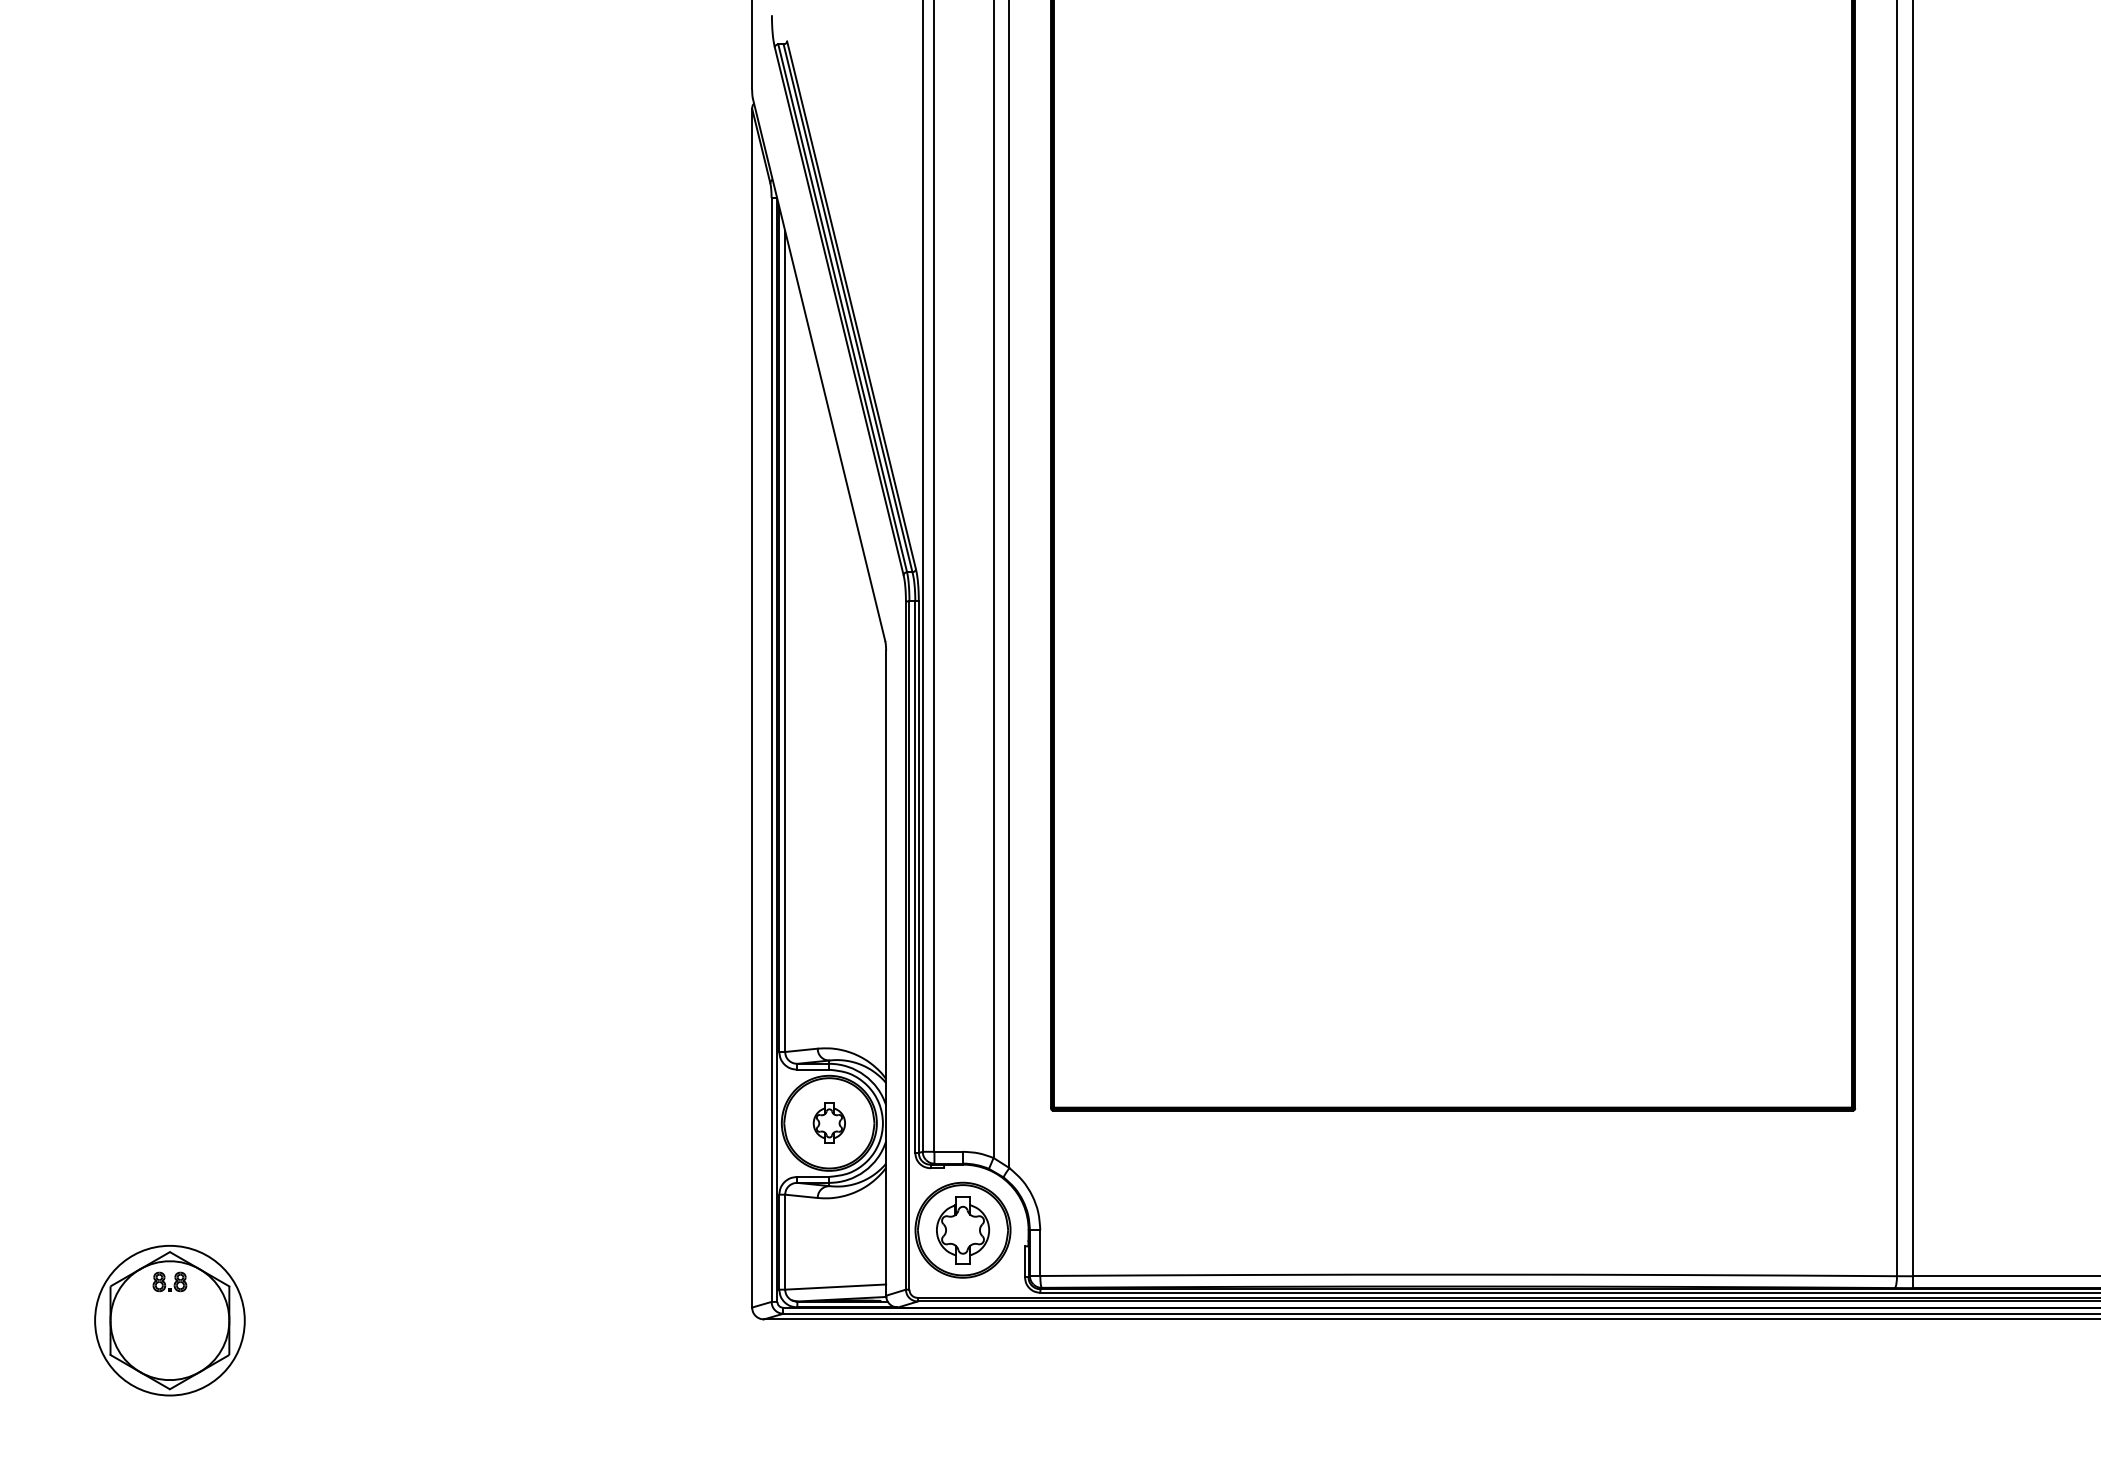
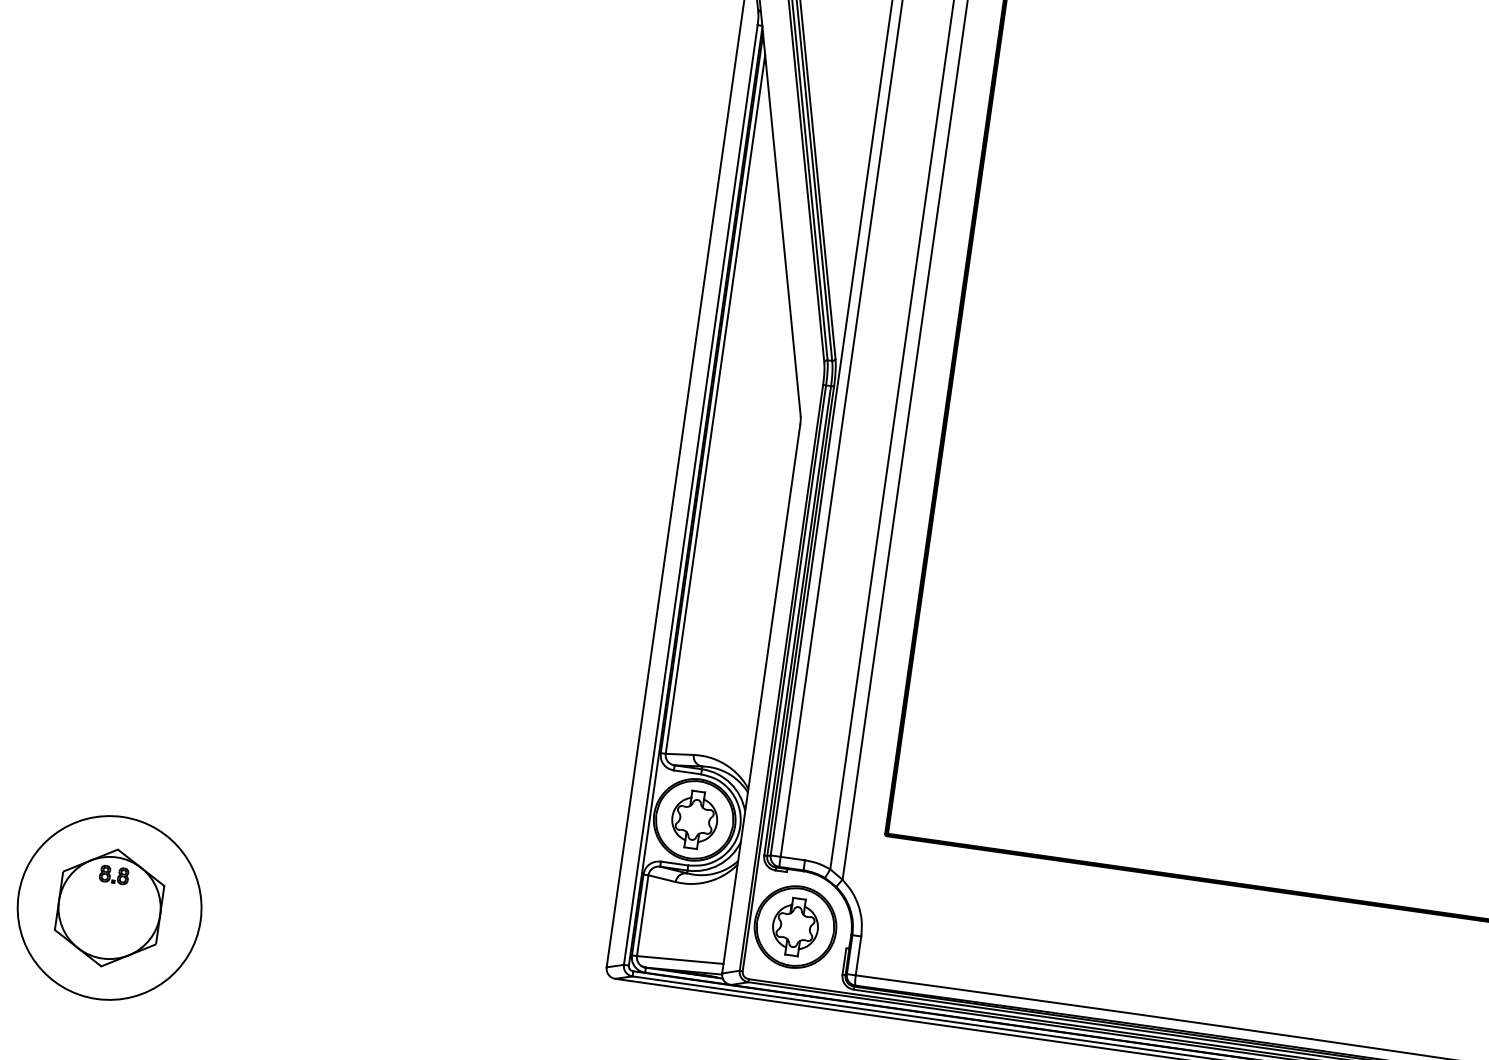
part: (829, 1123) -> (694, 820), size x1.67
circle: (169, 1320) -> (109, 907), size x1.43

